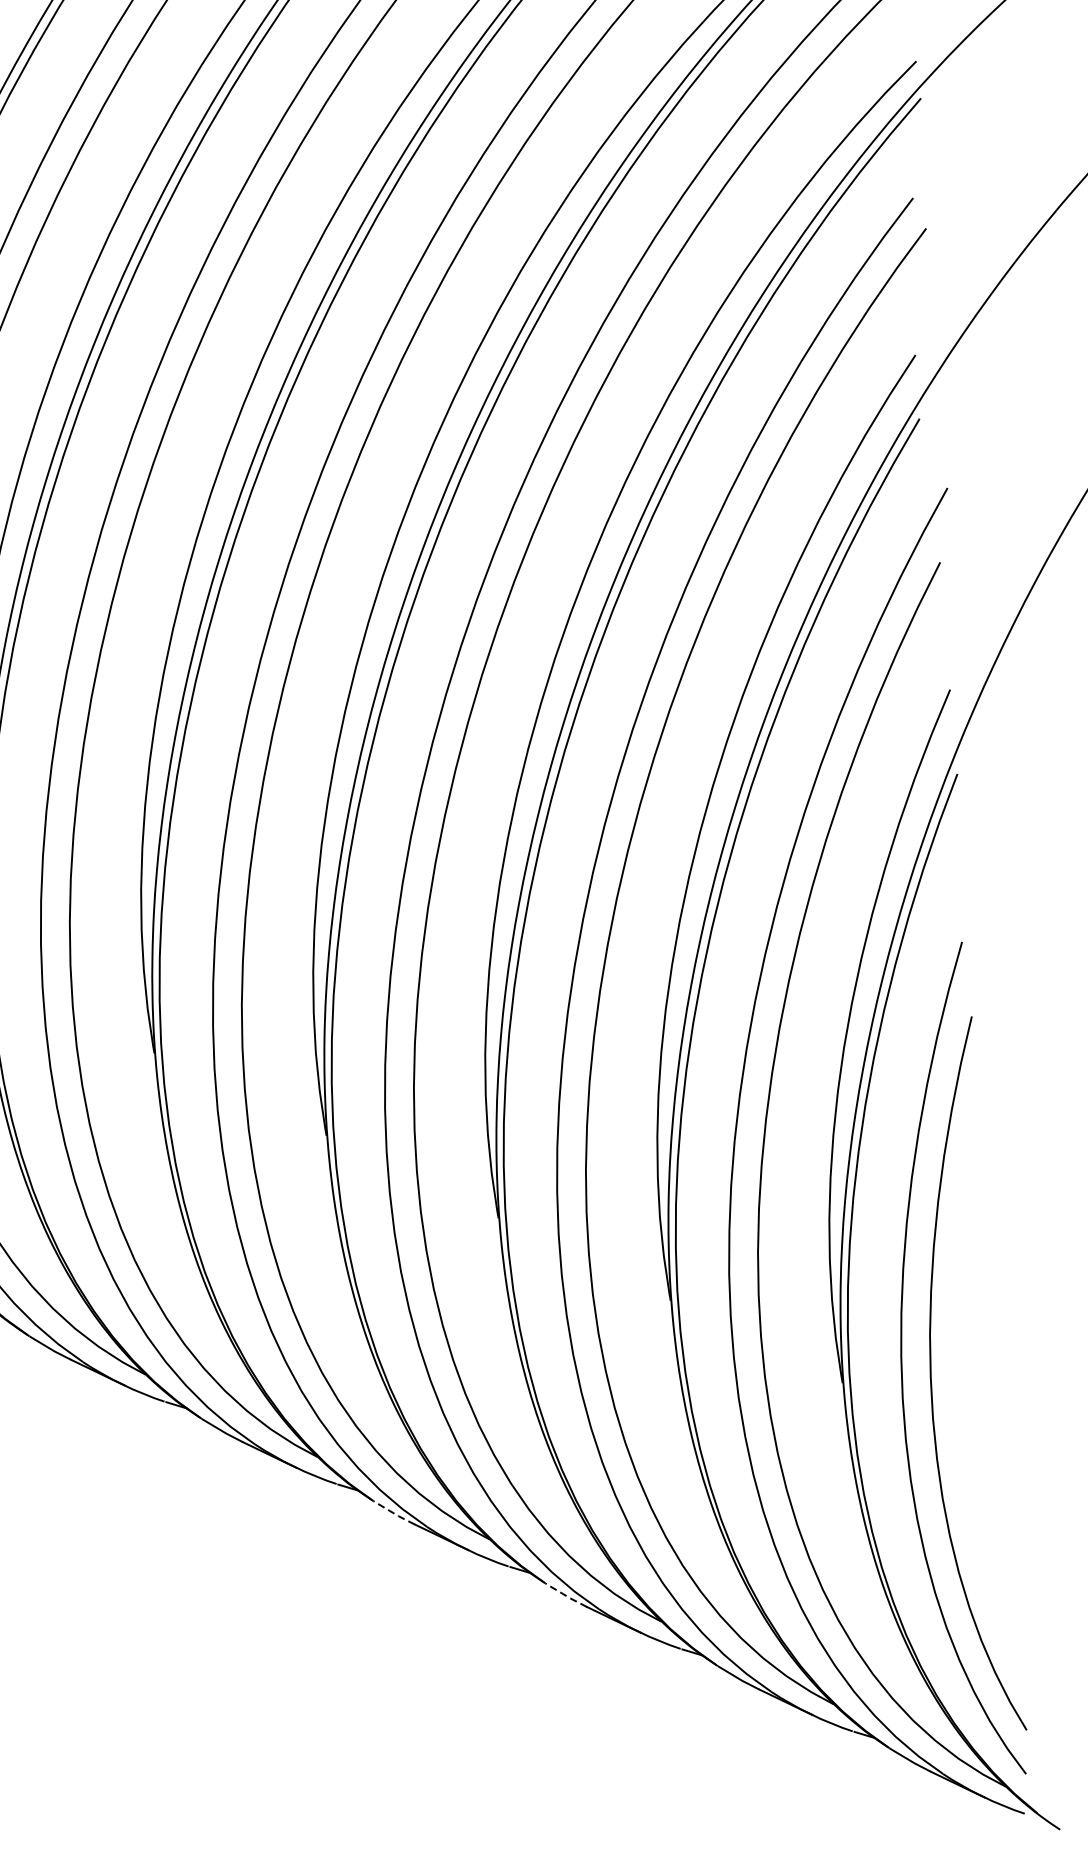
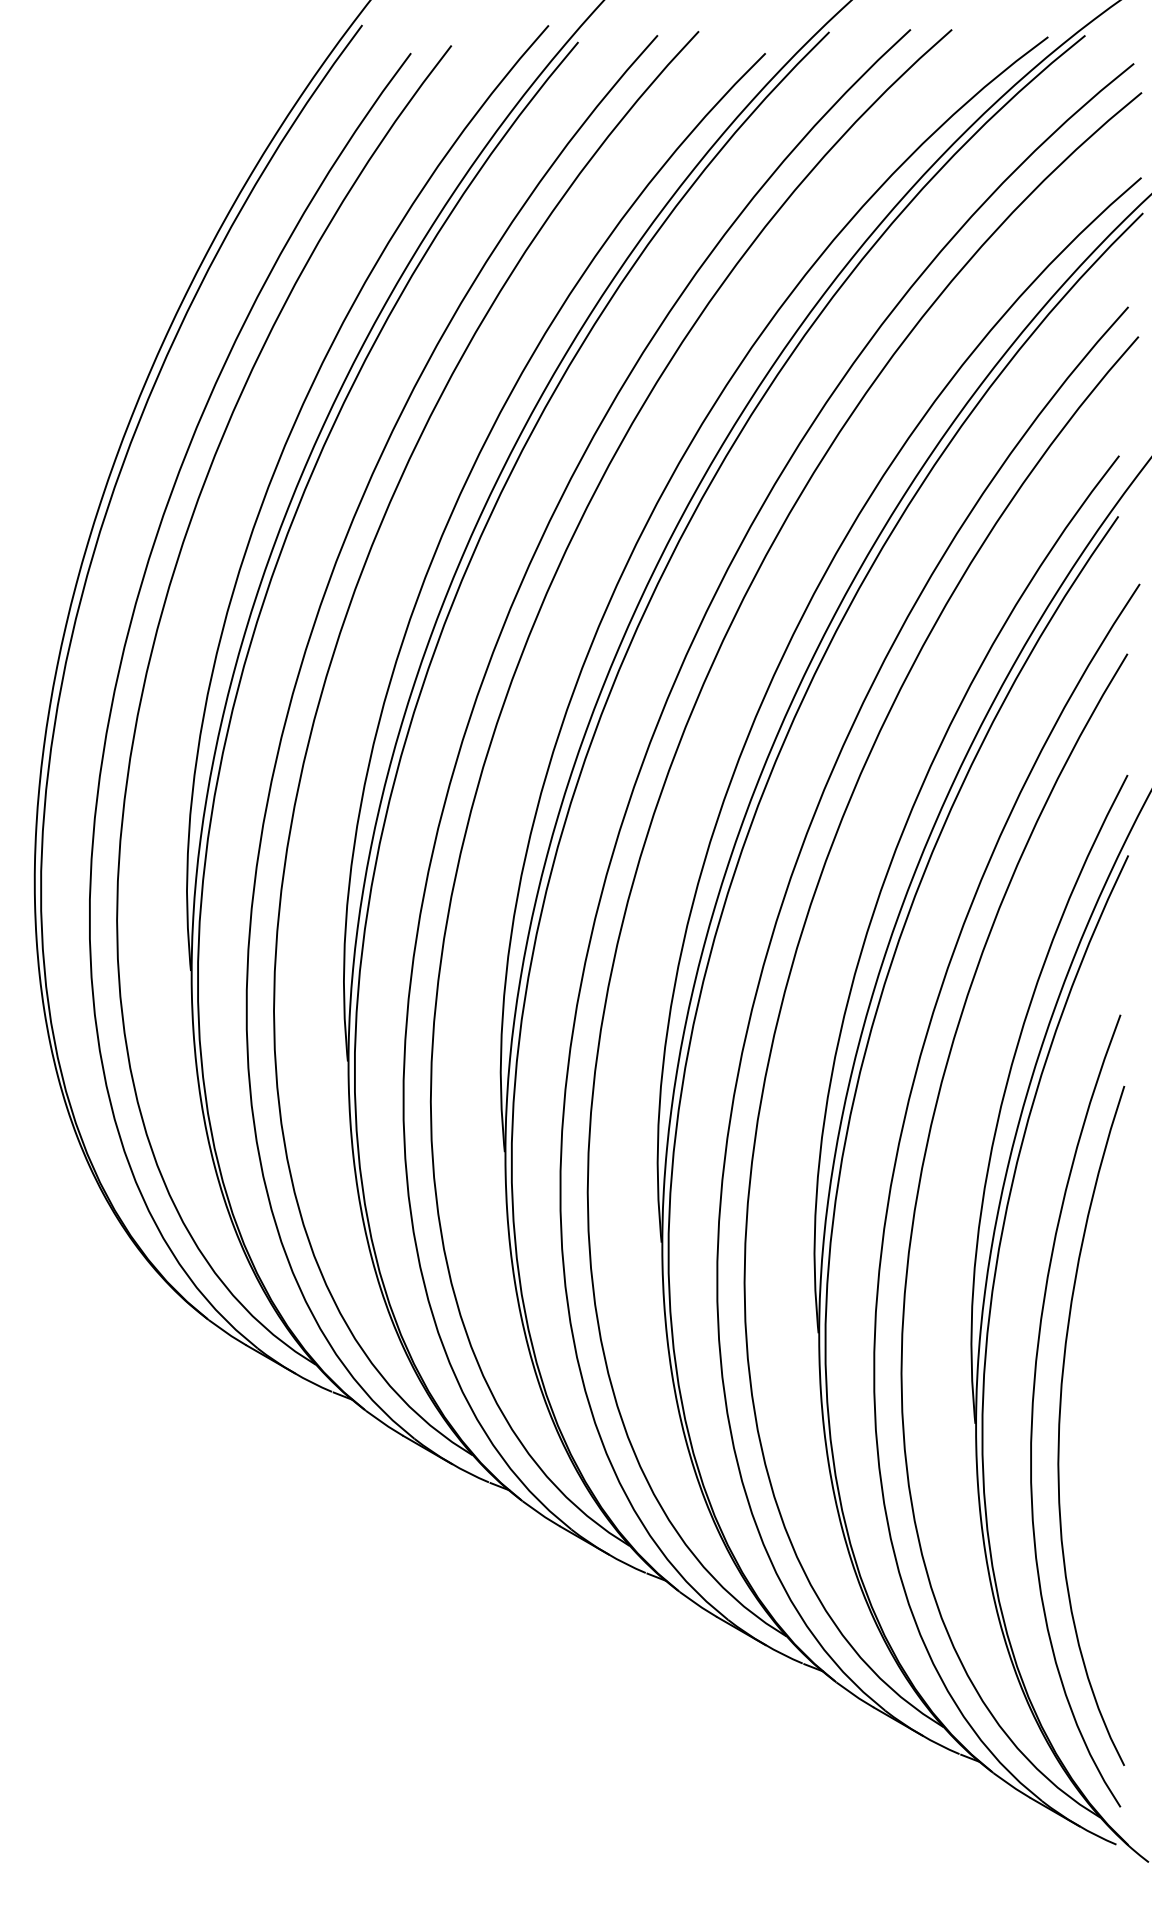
line: (394, 1513) -> (541, 1514), dashed -> solid
line: (566, 1596) -> (698, 1605), dashed -> solid

